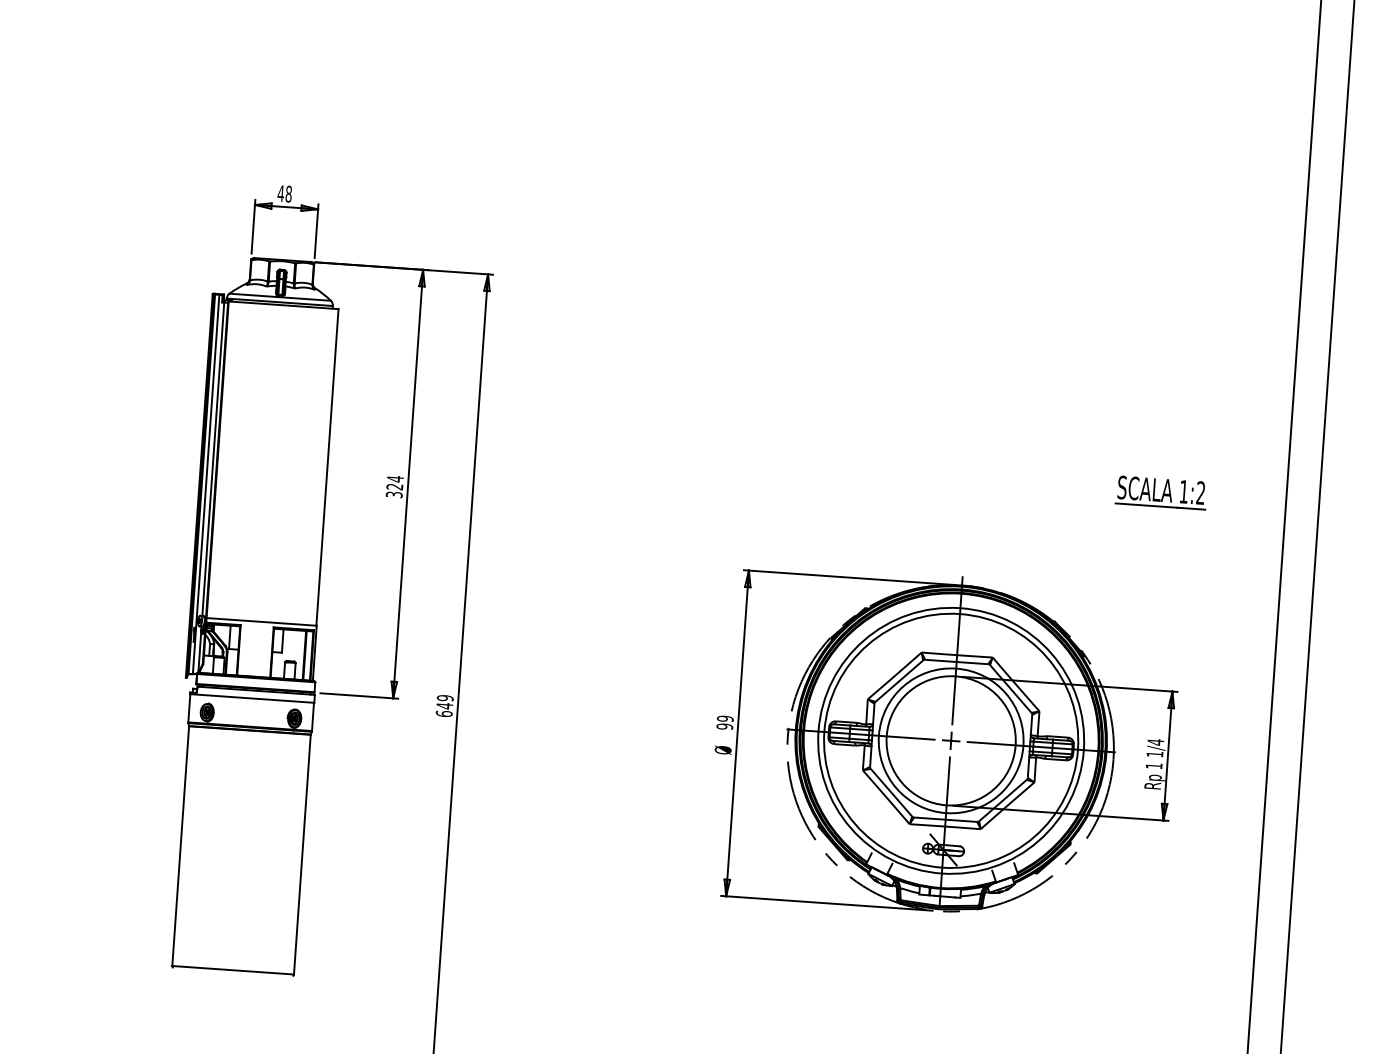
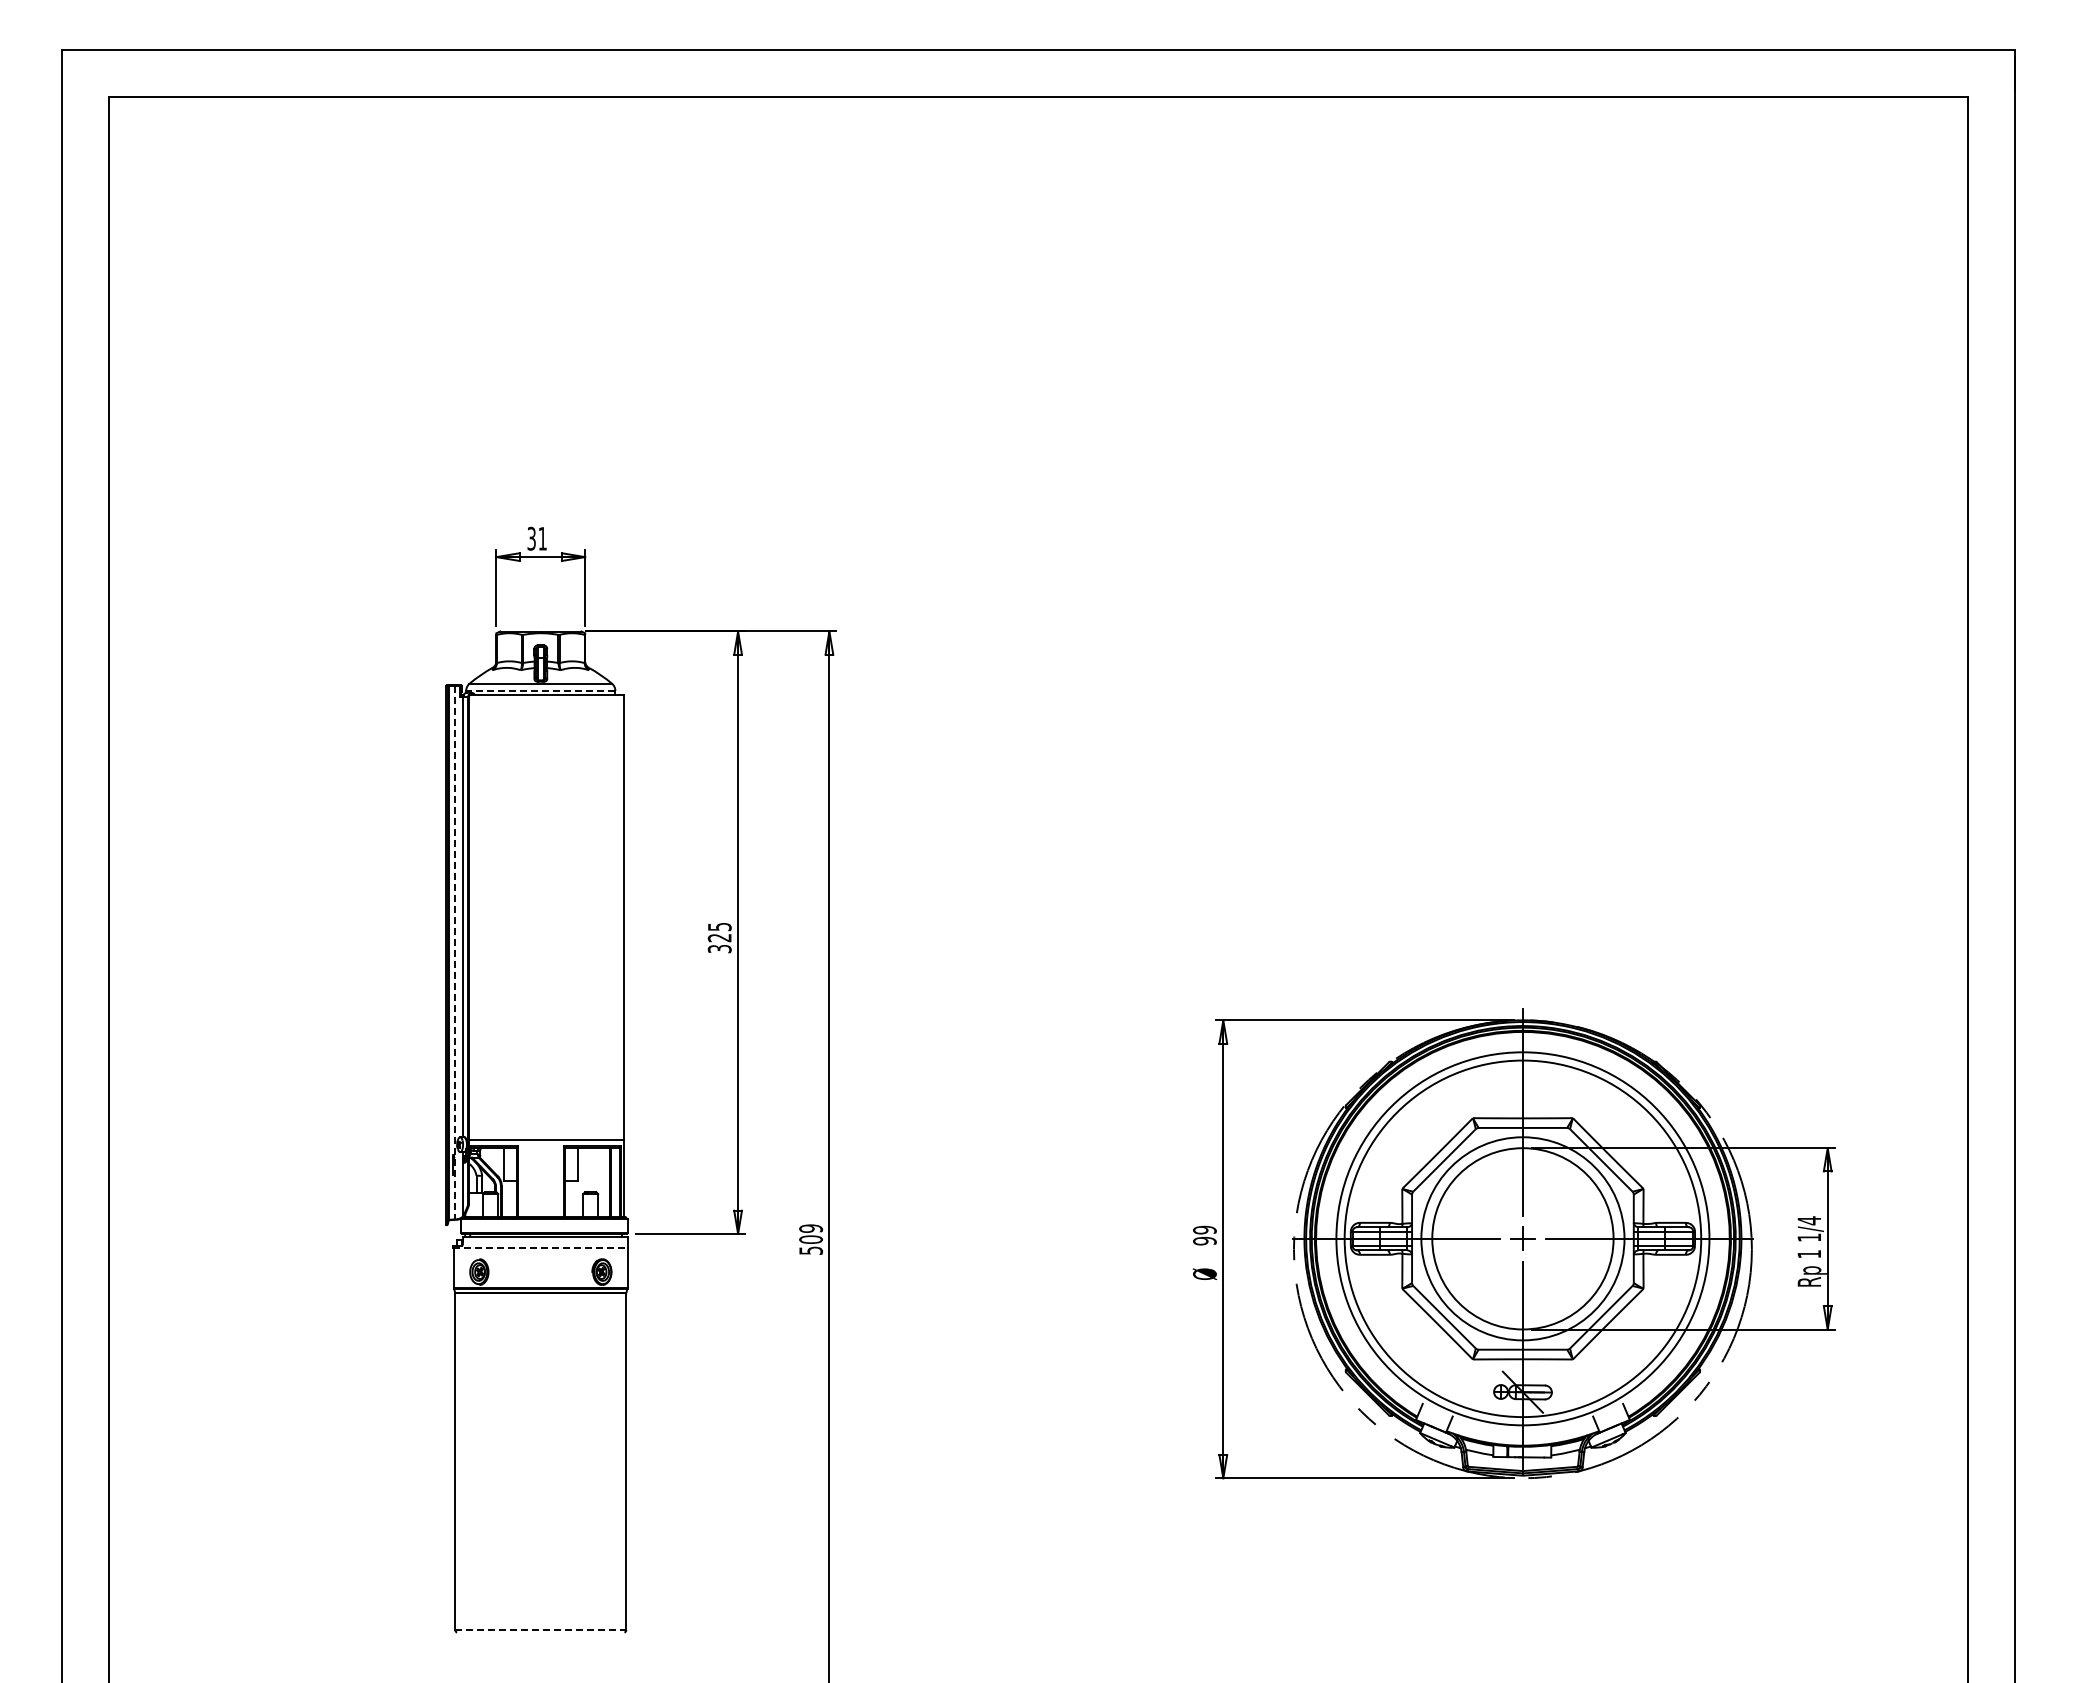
text: (285, 193) -> (537, 538), 48 -> 31
line: (279, 301) -> (540, 690), solid -> dashed
text: (395, 478) -> (719, 926), 324 -> 325
line: (206, 484) -> (455, 952), solid -> dashed
part: (1161, 493) -> (1792, 871), removed
line: (252, 698) -> (541, 1247), solid -> dashed
text: (444, 709) -> (811, 1244), 649 -> 509
line: (232, 970) -> (540, 1630), solid -> dashed

